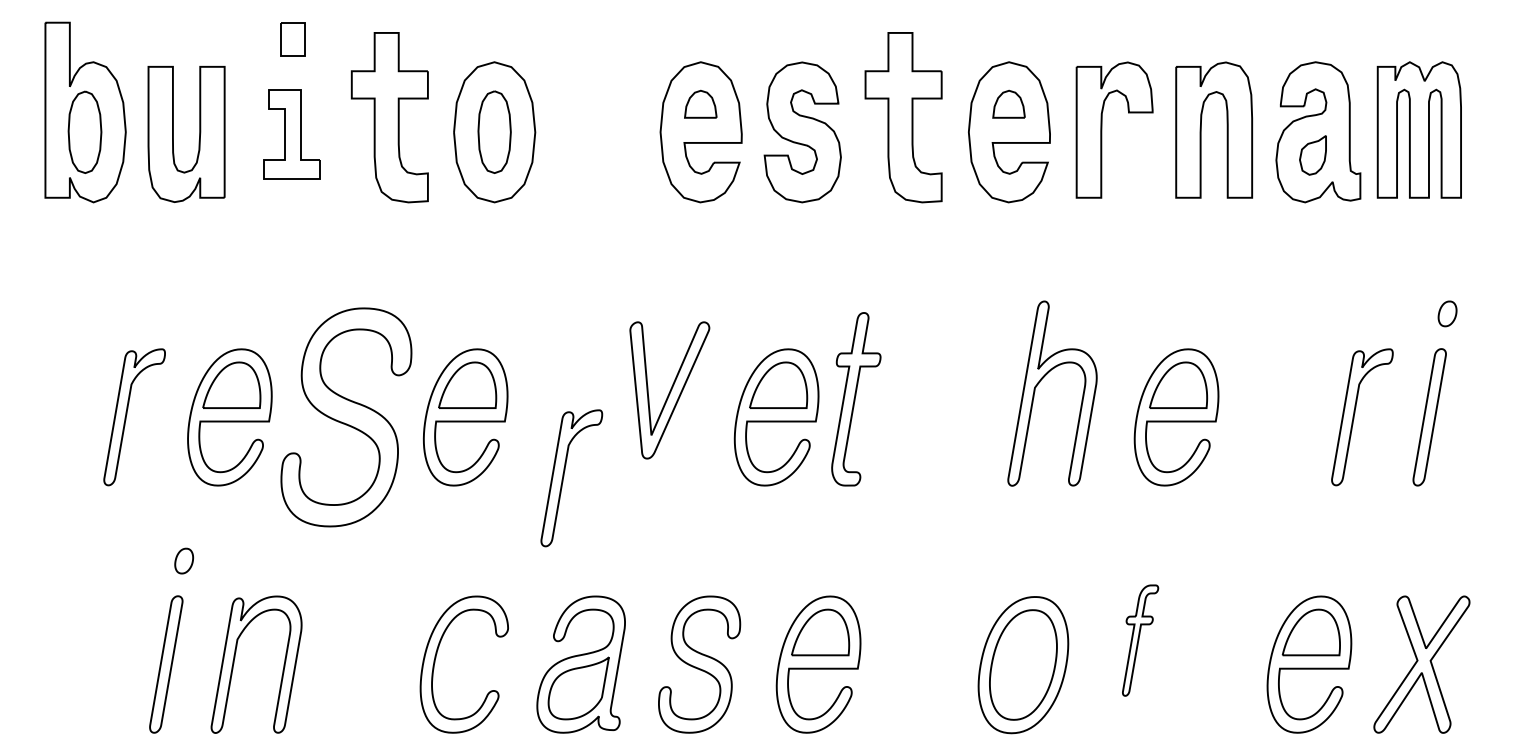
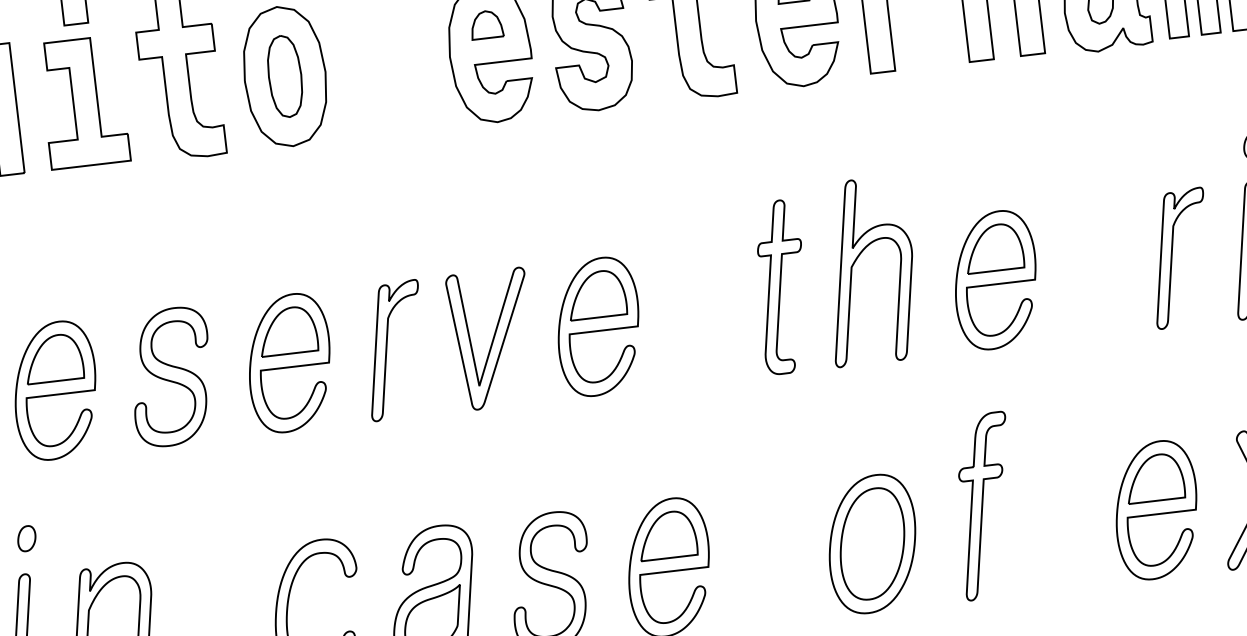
part: (291, 134) -> (83, 102), size x1.43
part: (669, 390) -> (492, 339), moved
part: (856, 399) -> (781, 287), moved
part: (346, 417) -> (171, 377), size x0.62
part: (564, 476) -> (387, 349), moved
part: (1140, 640) -> (985, 505), size x1.67

